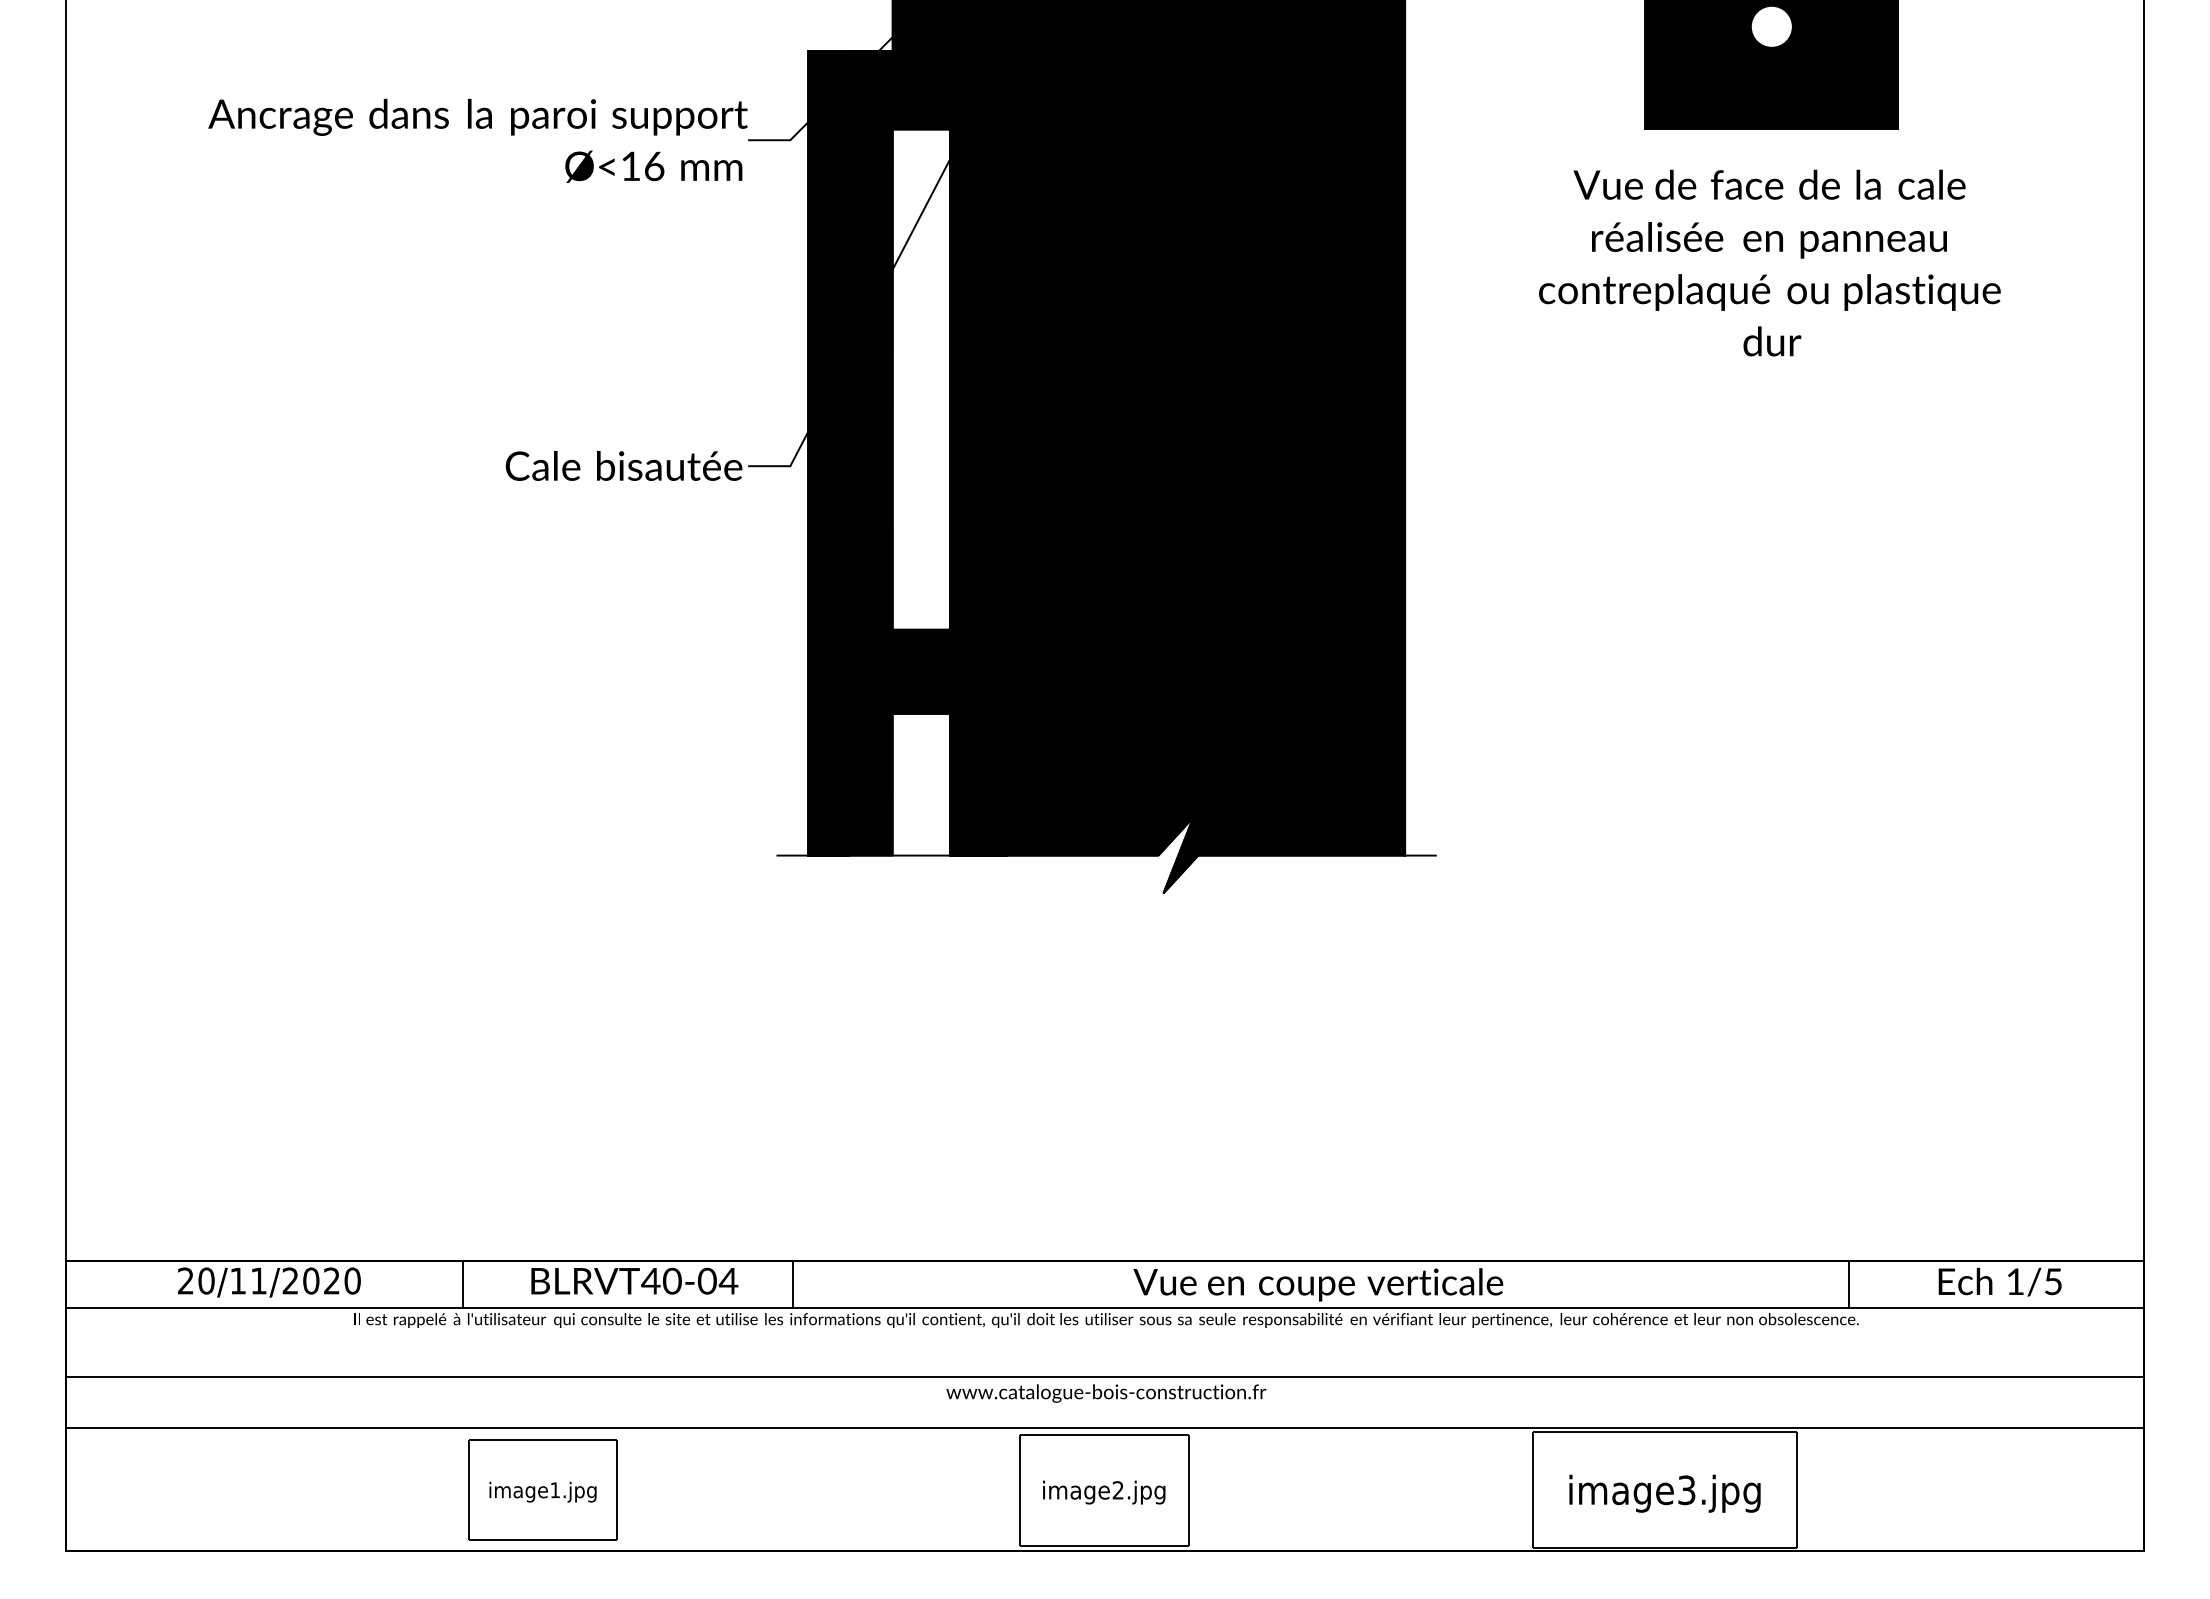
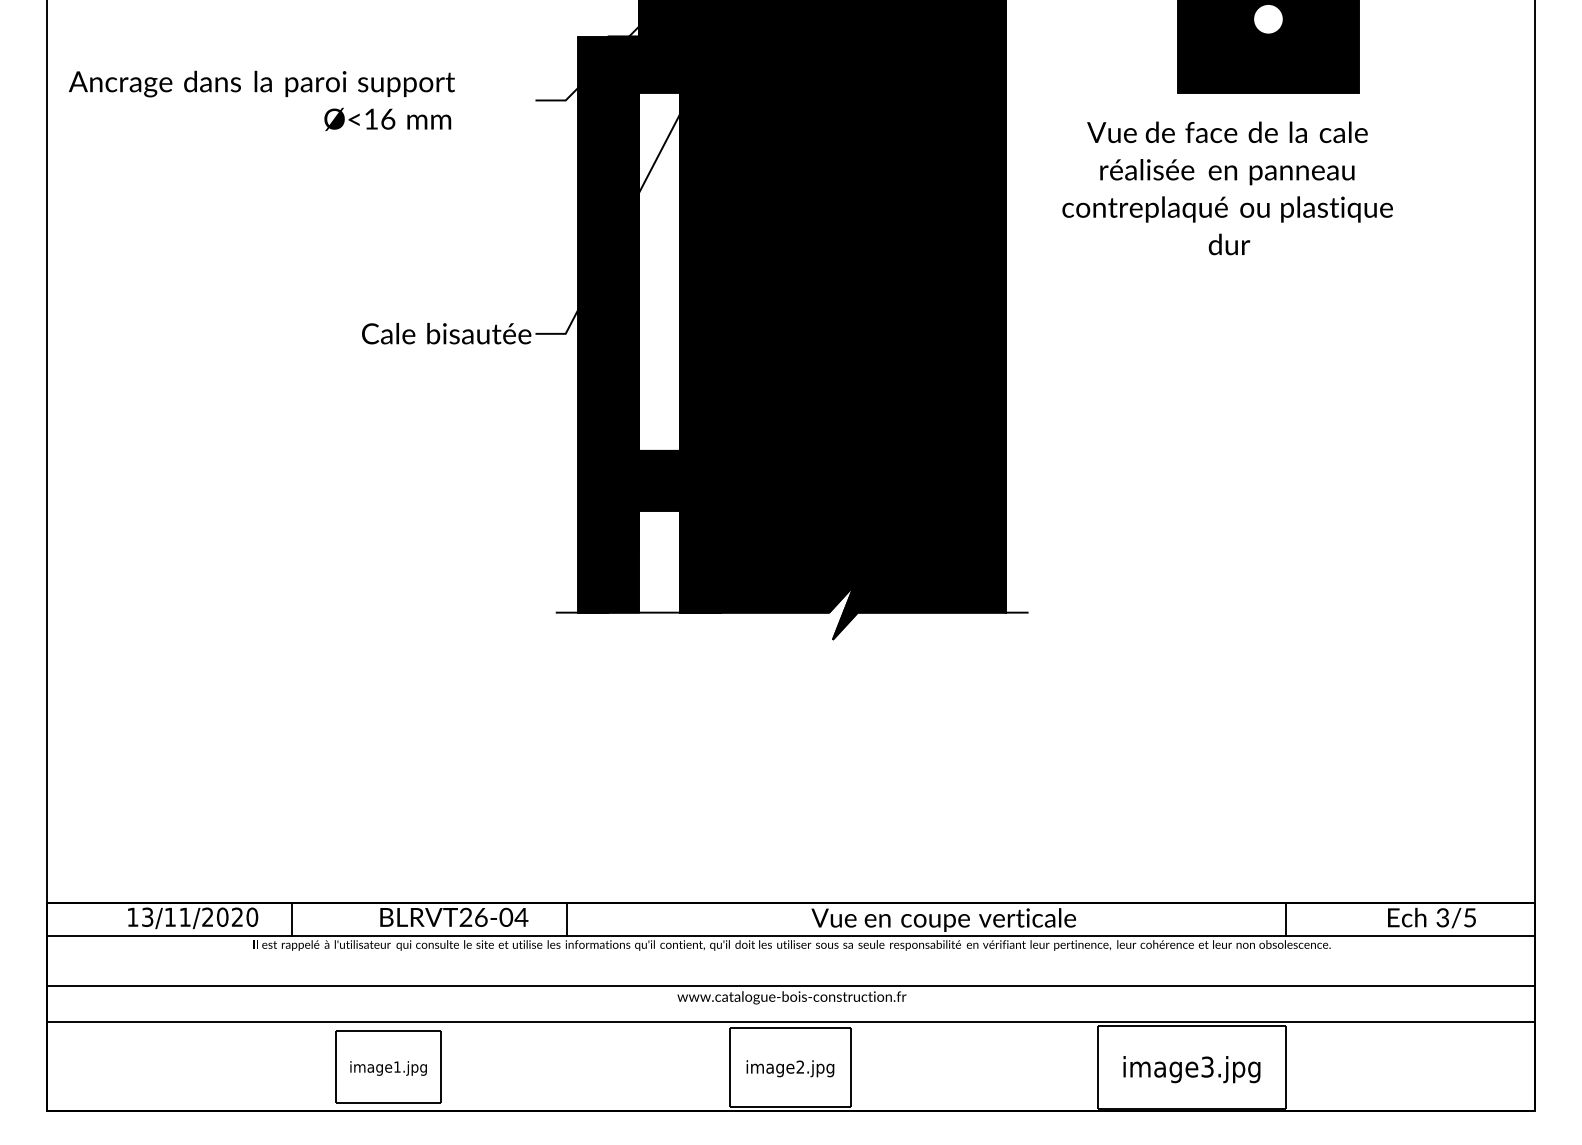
text: (477, 140) -> (261, 100), moved
text: (1769, 262) -> (1227, 188), moved
text: (196, 1280) -> (140, 916), 20/11/2020 -> 13/11/2020
text: (661, 1280) -> (473, 916), \c16711848;BLRVT40-04 -> \c16711848;BLRVT26-04
text: (2014, 1281) -> (1442, 917), 1/5 -> 3/5
line: (463, 1284) -> (292, 919), moved
line: (1848, 1284) -> (1286, 919), moved

